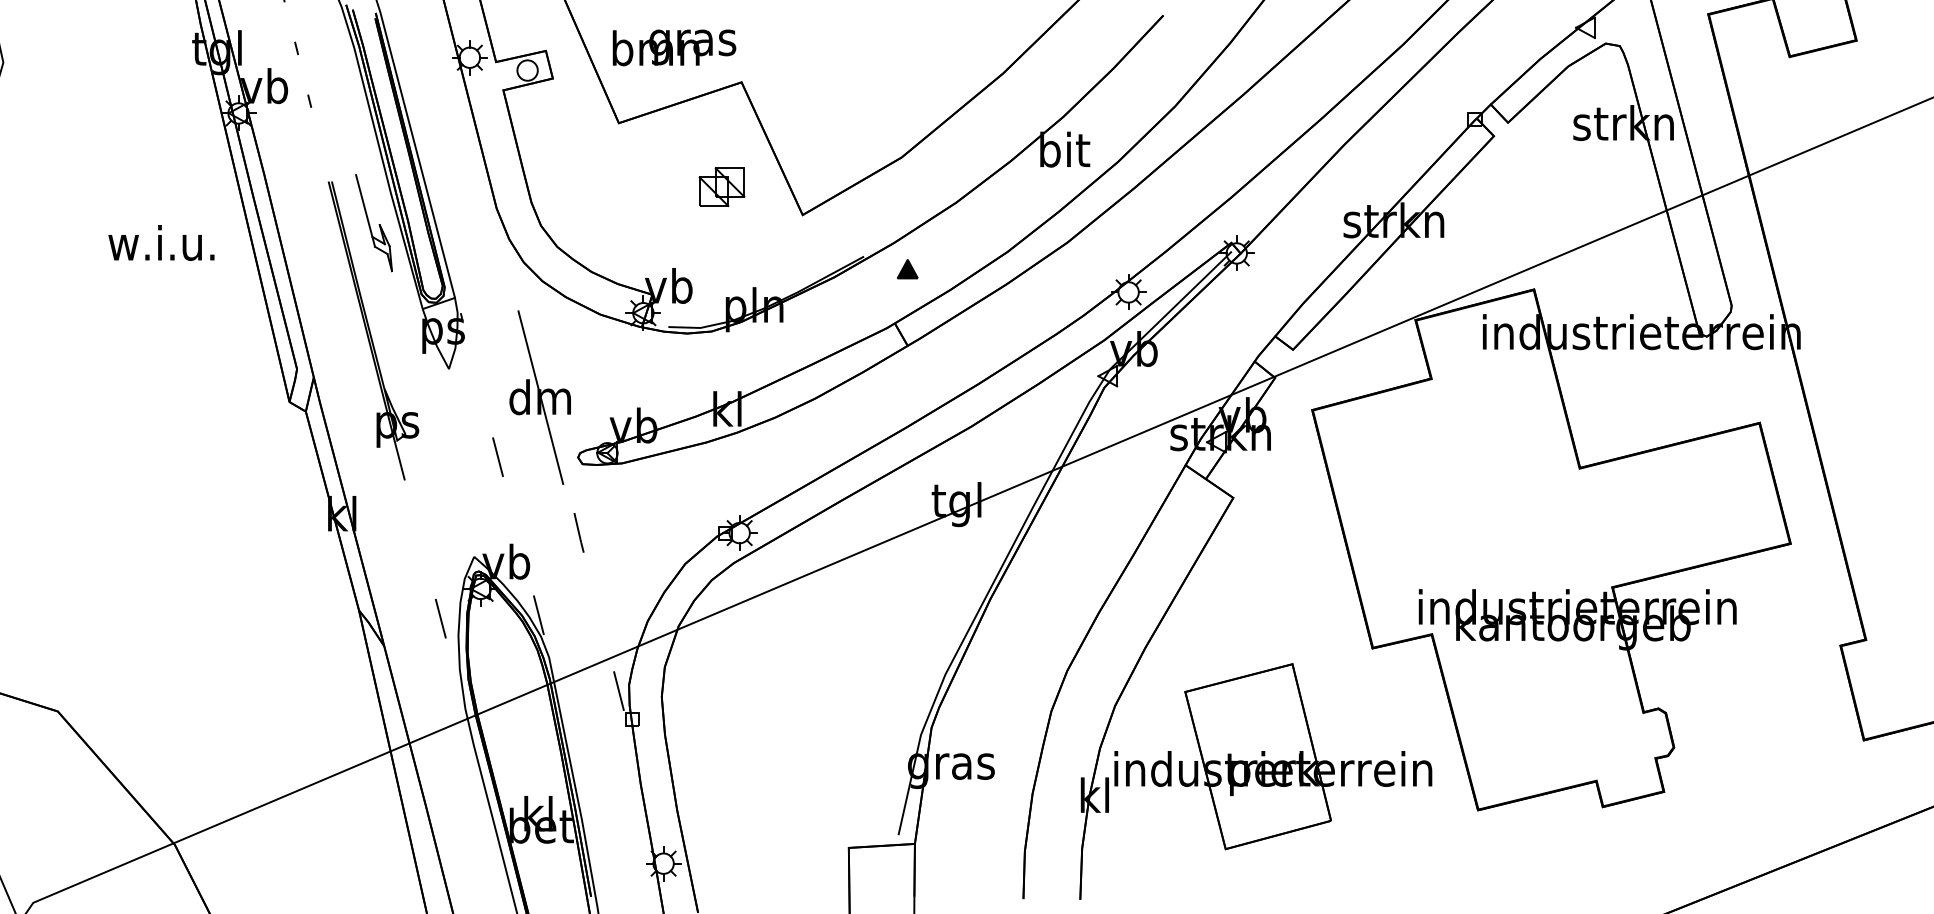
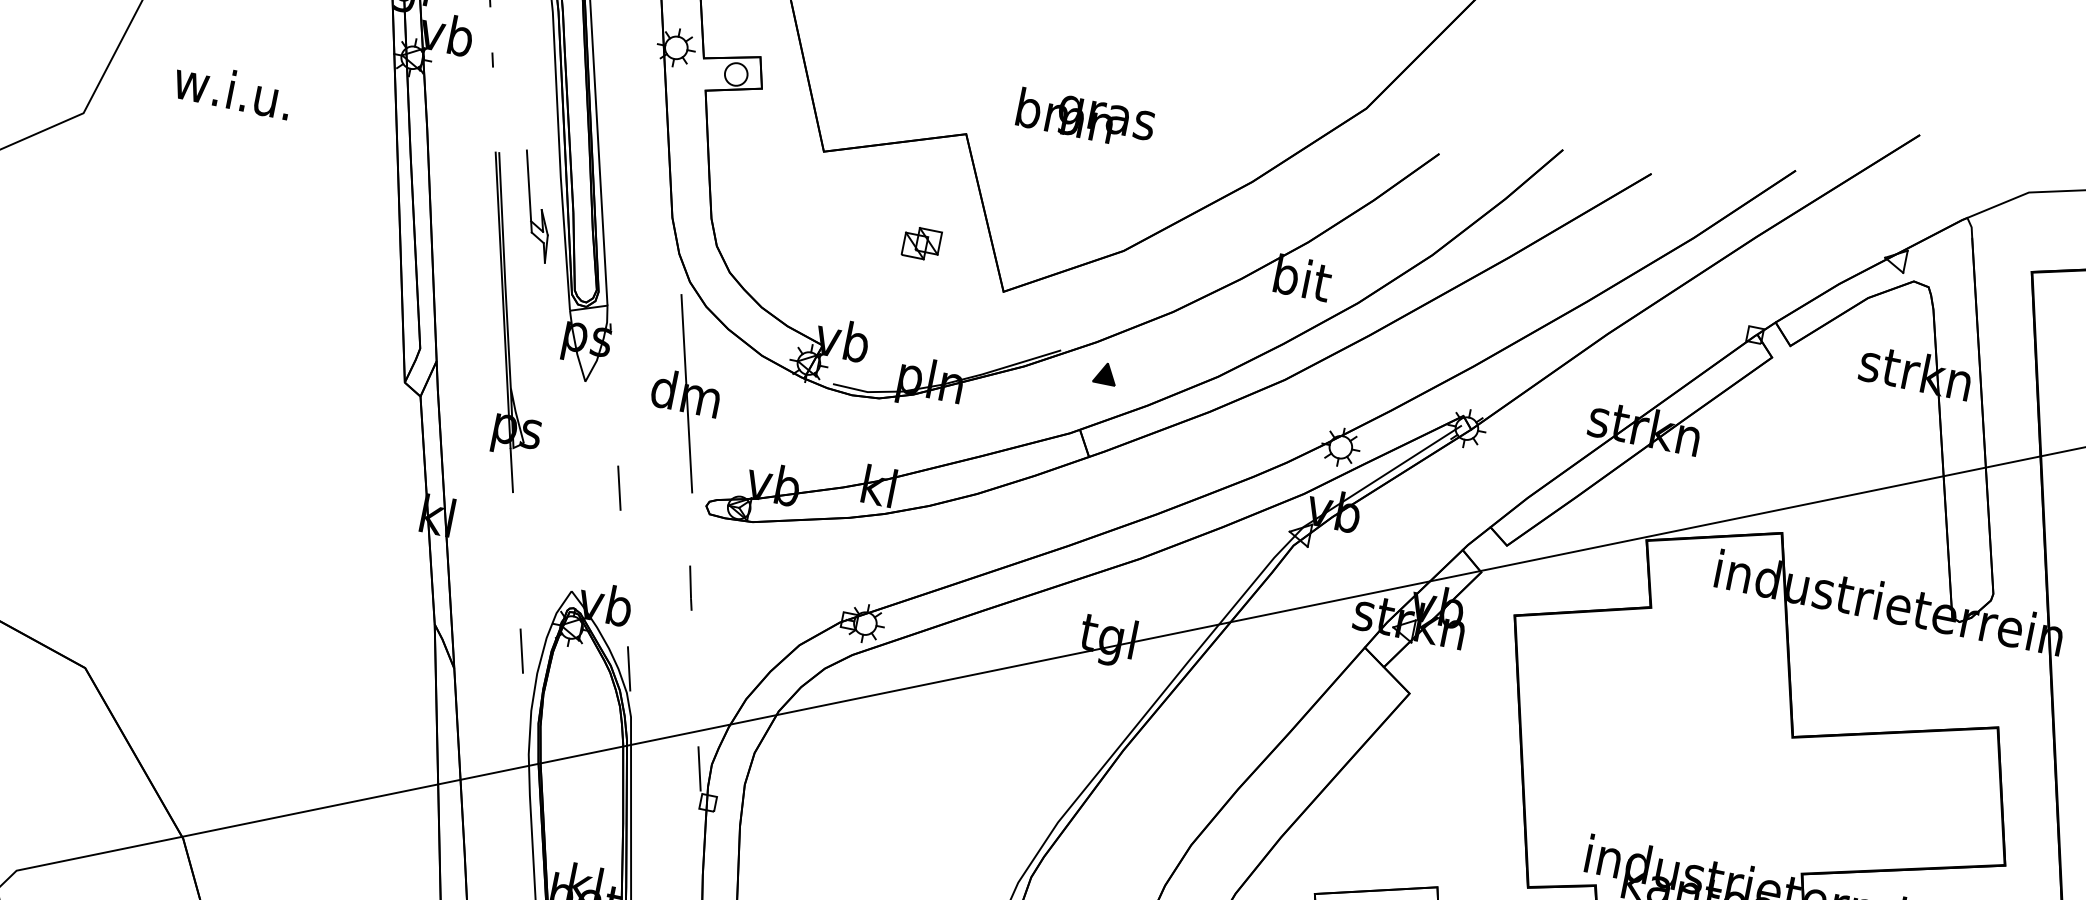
text: (674, 47) -> (1085, 118), moved
part: (721, 186) -> (921, 242), size x0.71
text: (161, 242) -> (233, 89), moved
part: (539, 397) -> (685, 393), moved

